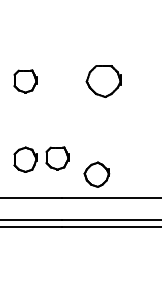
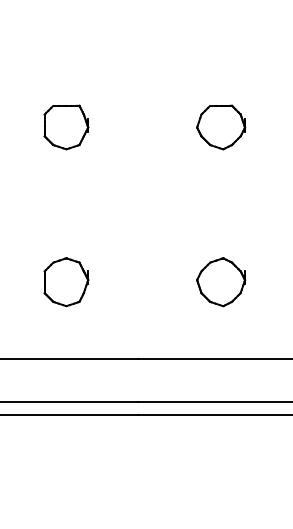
part: (103, 81) -> (220, 127), size x0.71
part: (57, 158) -> (129, 279), removed
part: (96, 174) -> (220, 281), moved

